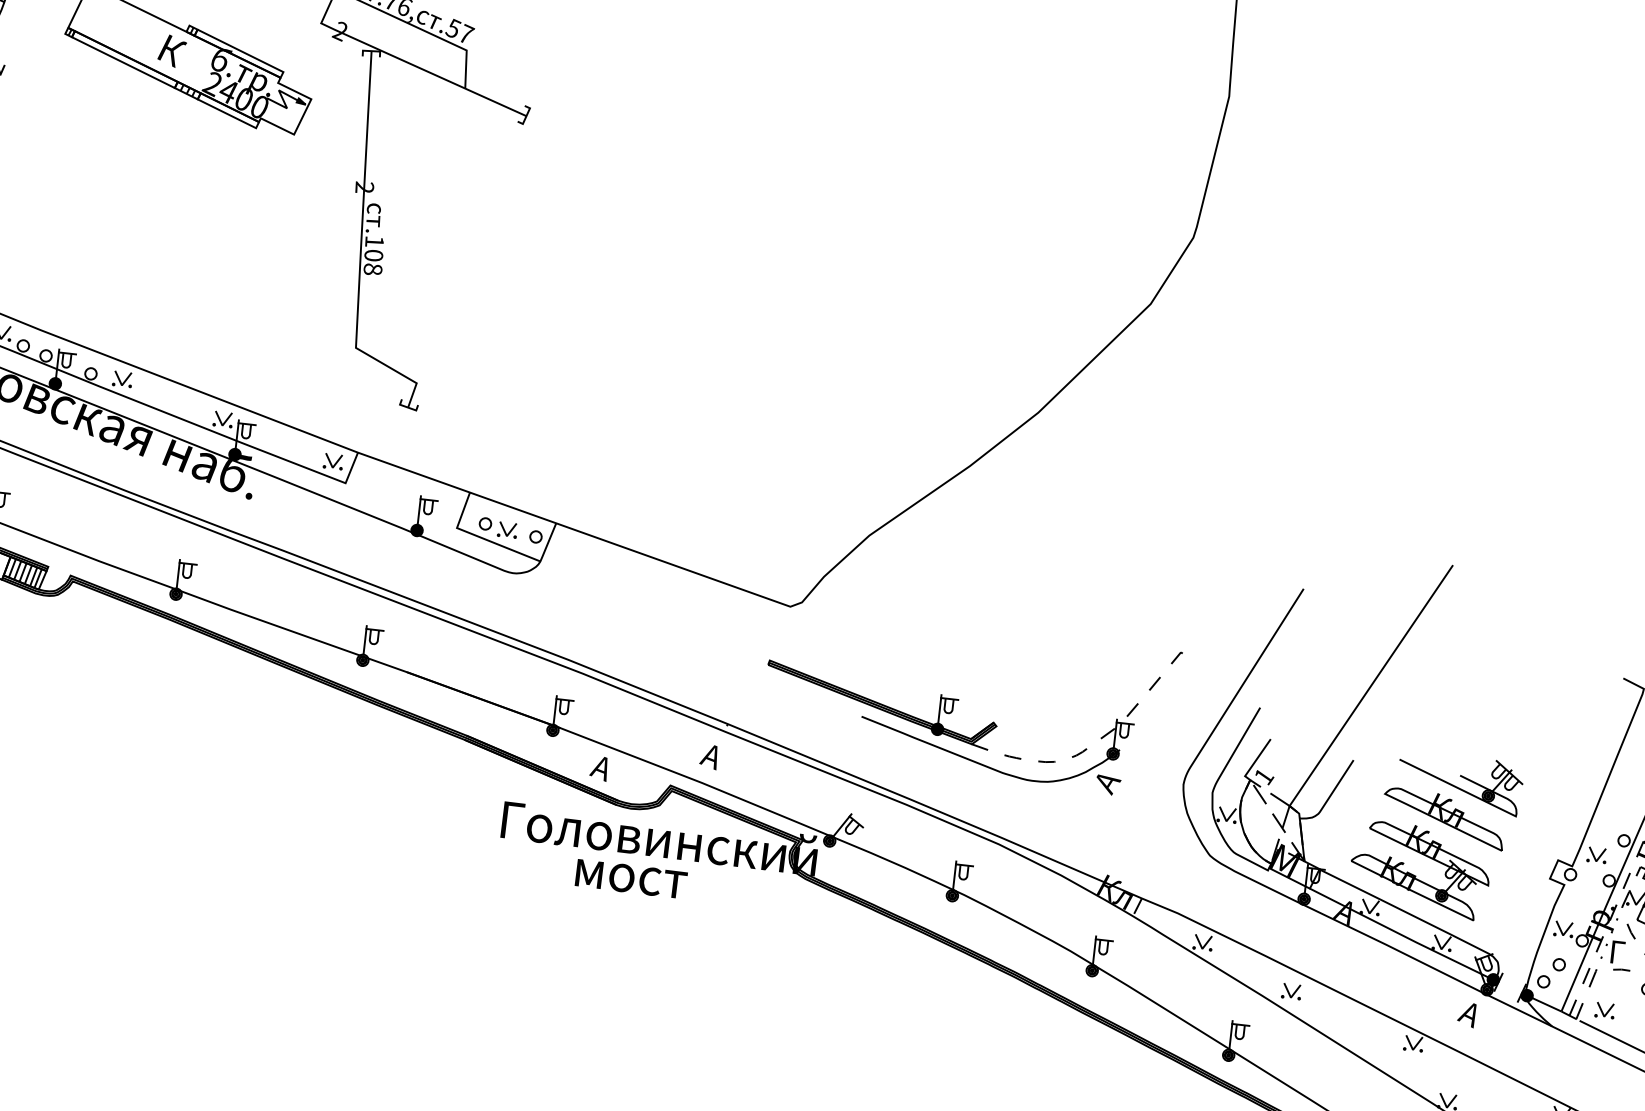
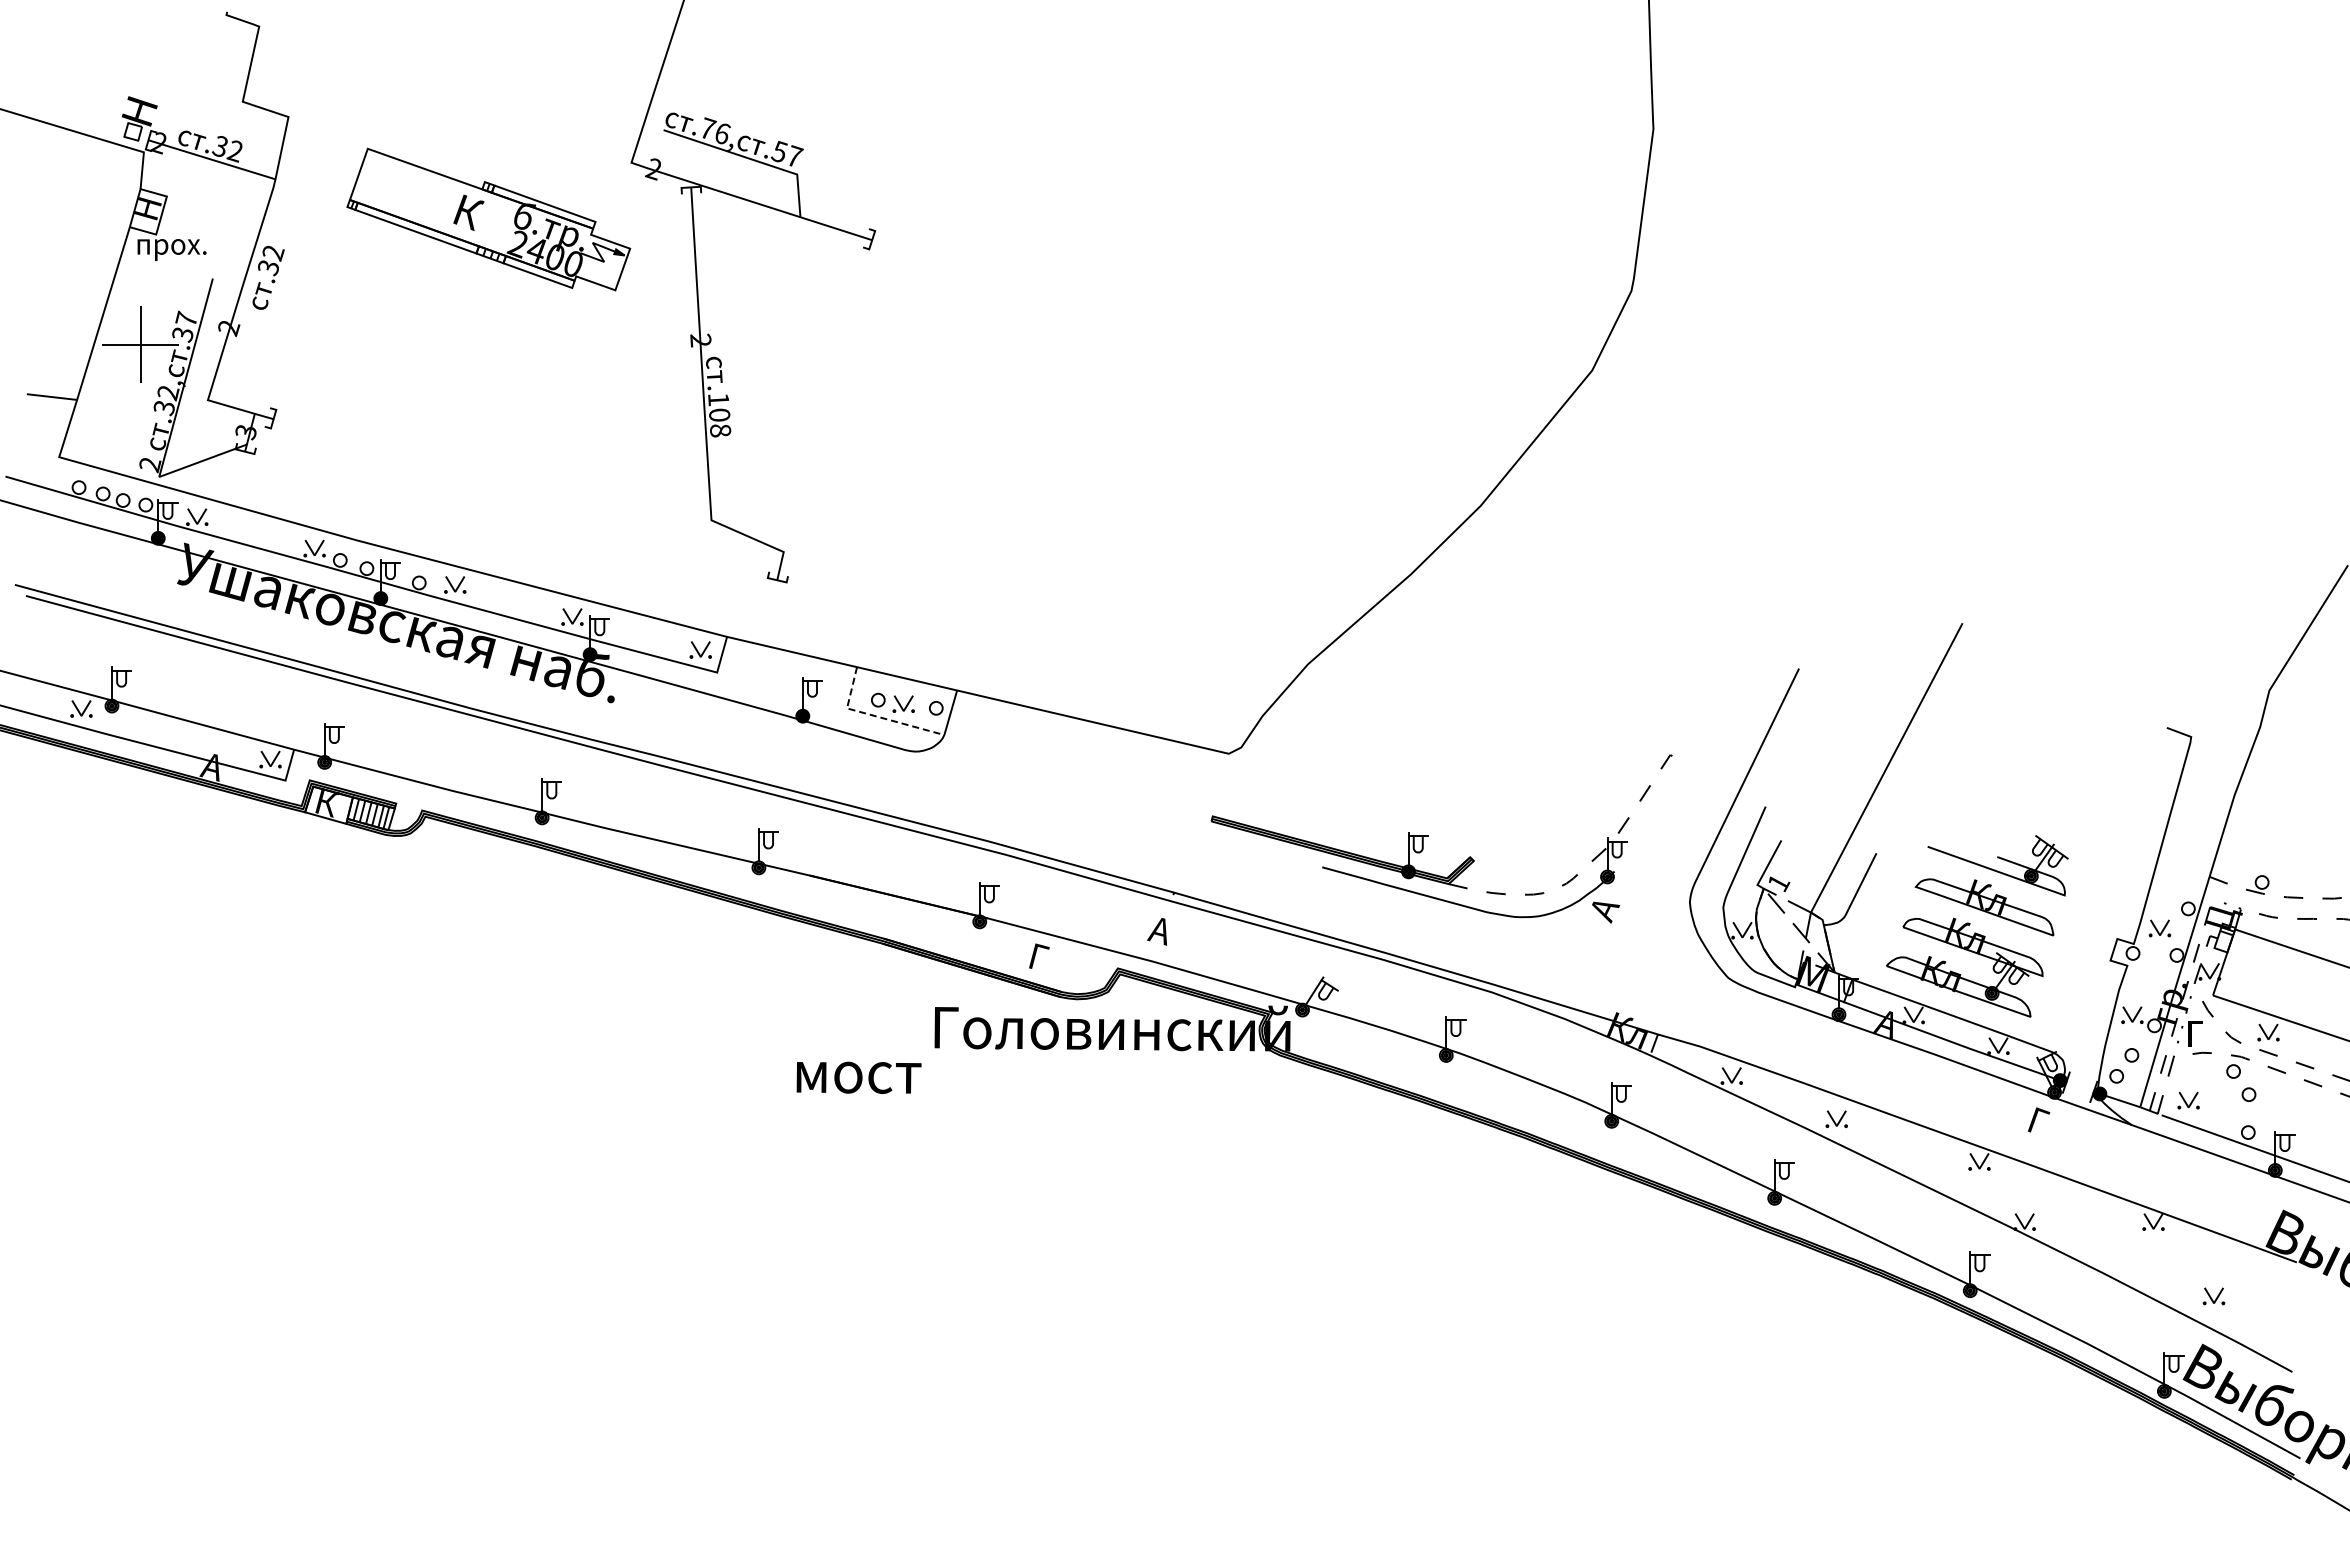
line: (481, 538) -> (875, 716), solid -> dashed
text: (600, 767) -> (1037, 957), А -> Г
text: (630, 878) -> (858, 1077), moved
text: (1468, 1014) -> (2037, 1122), А -> Г

